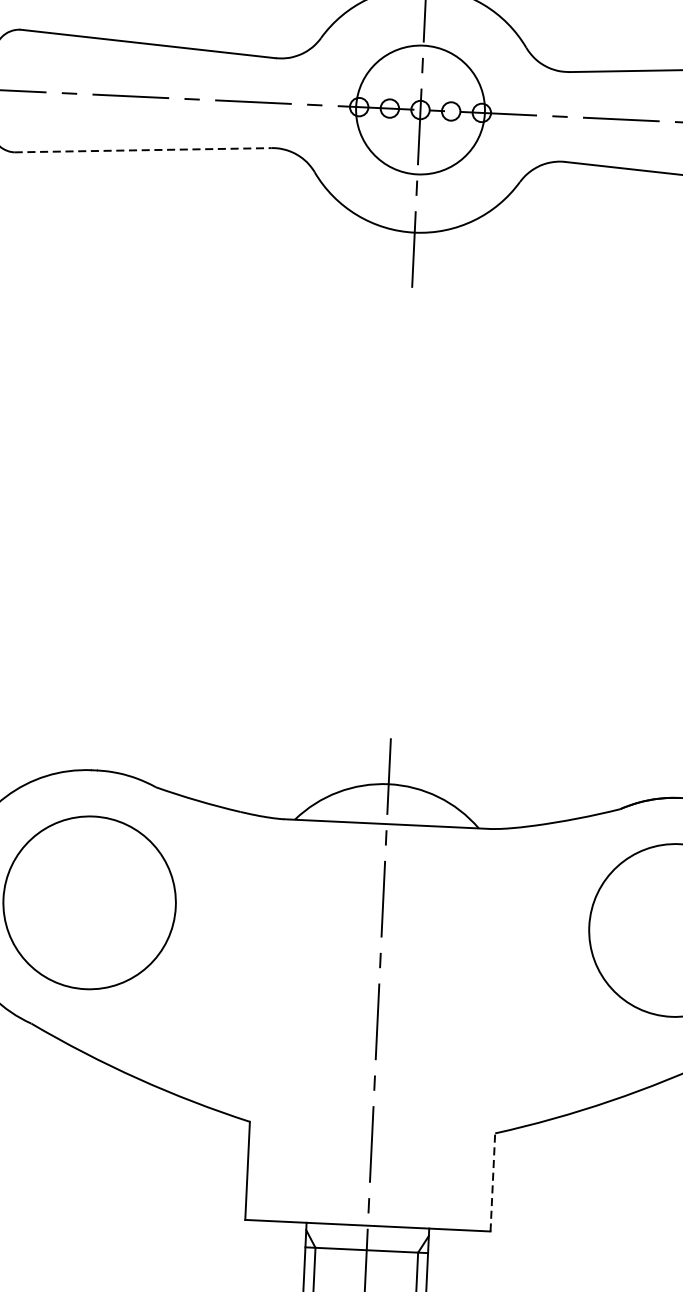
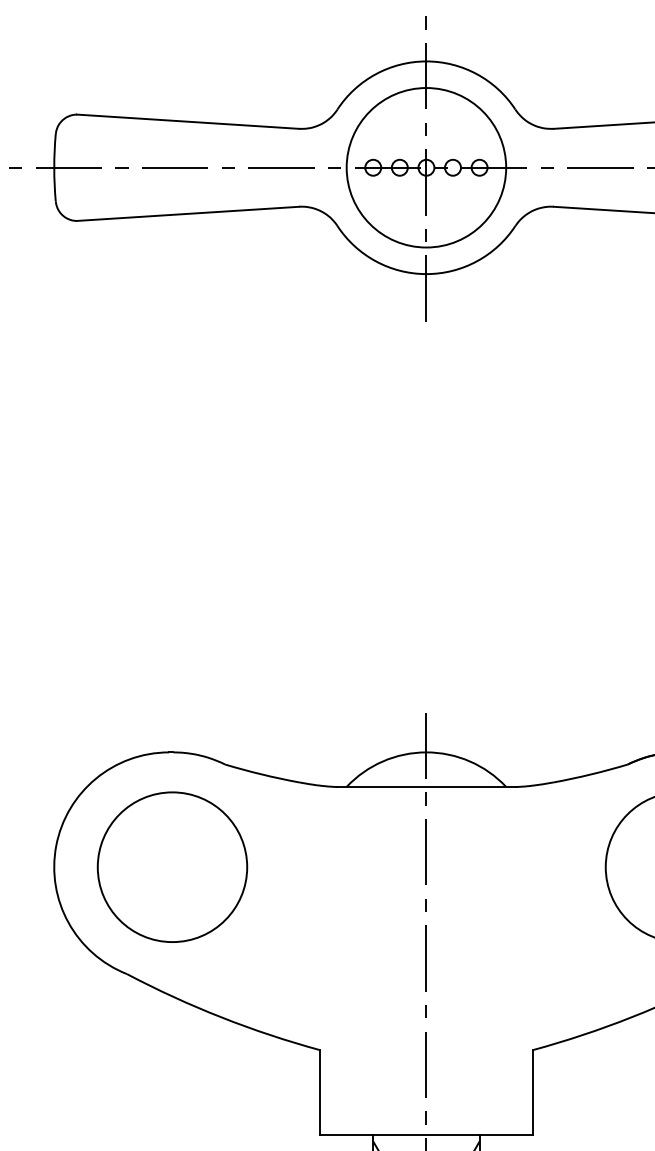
circle: (420, 109) -> (426, 167), size x1.43
line: (143, 149) -> (188, 213), dashed -> solid
line: (492, 1182) -> (532, 1092), dashed -> solid

